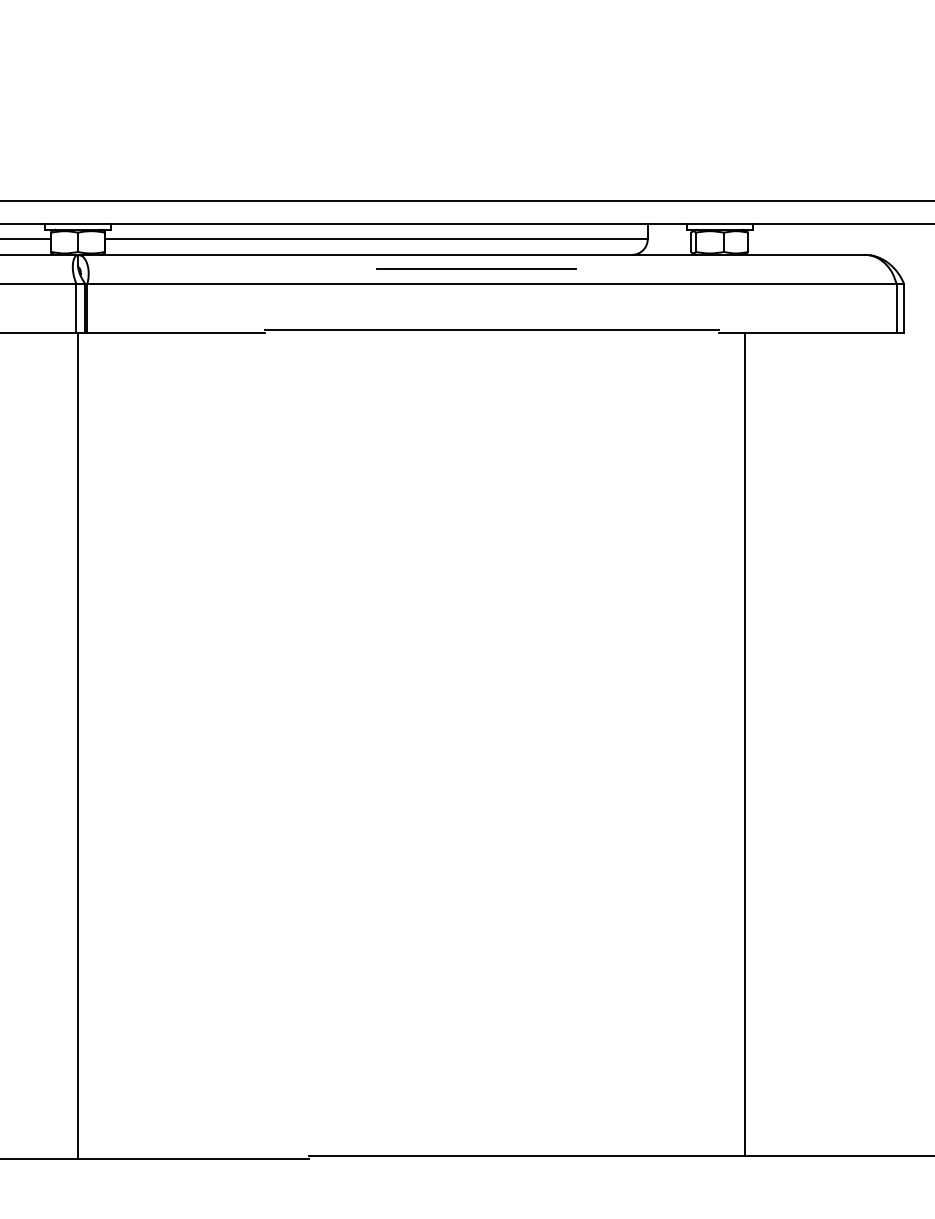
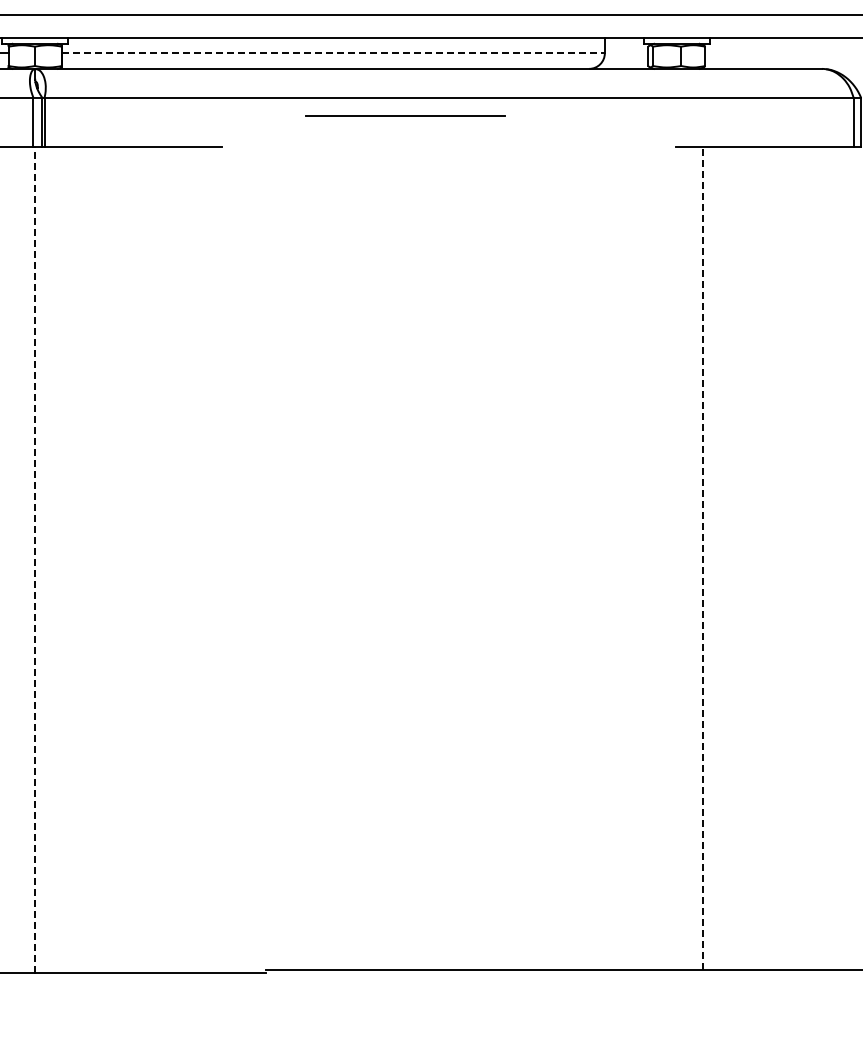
line: (376, 239) -> (333, 53), solid -> dashed
line: (476, 268) -> (405, 115), moved
line: (491, 329) -> (448, 143), removed
line: (745, 744) -> (702, 558), solid -> dashed
line: (78, 745) -> (35, 559), solid -> dashed

